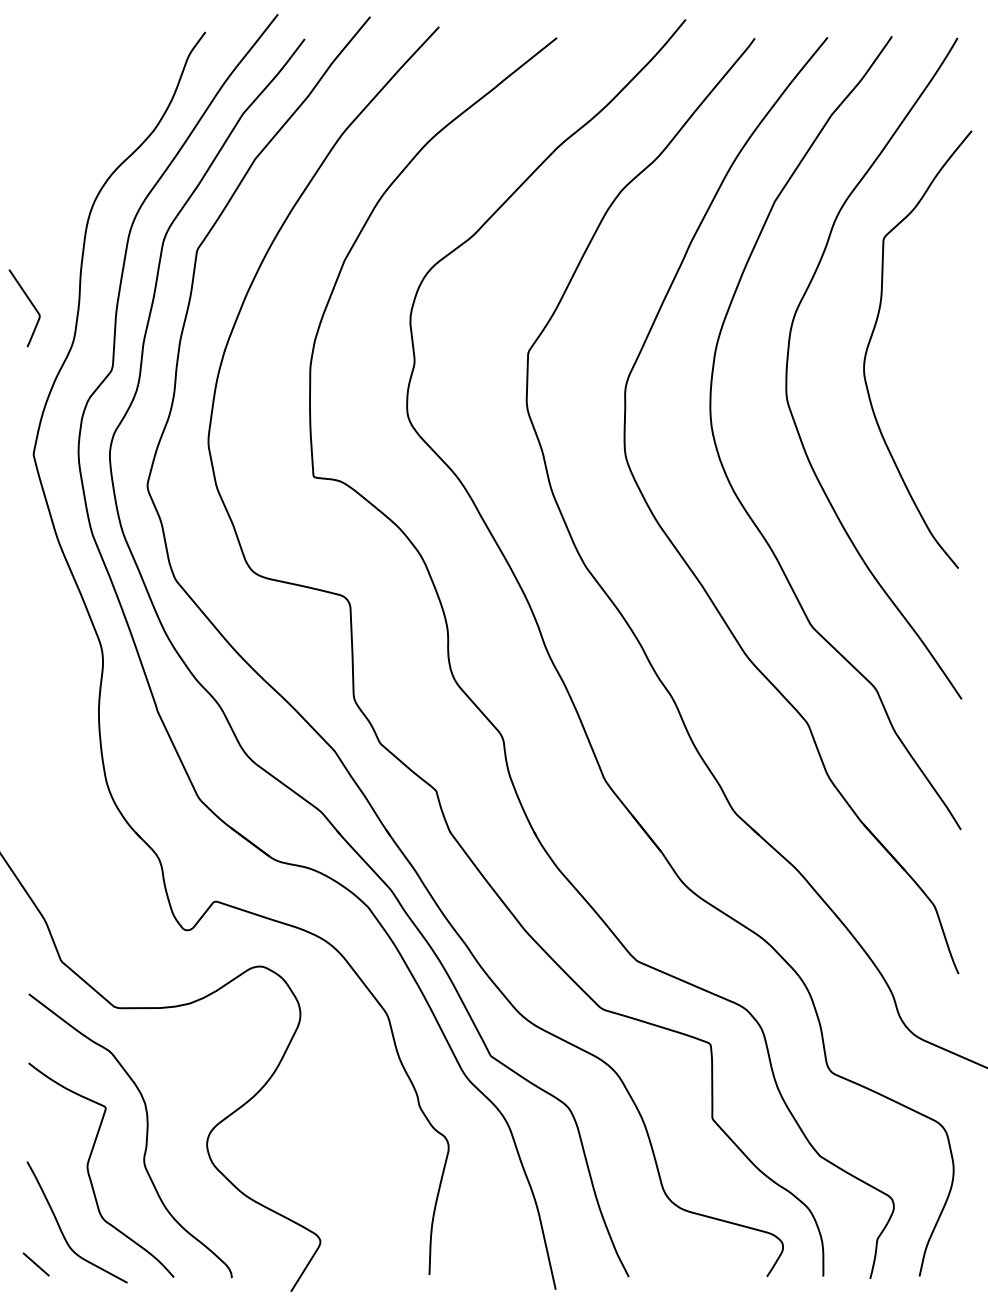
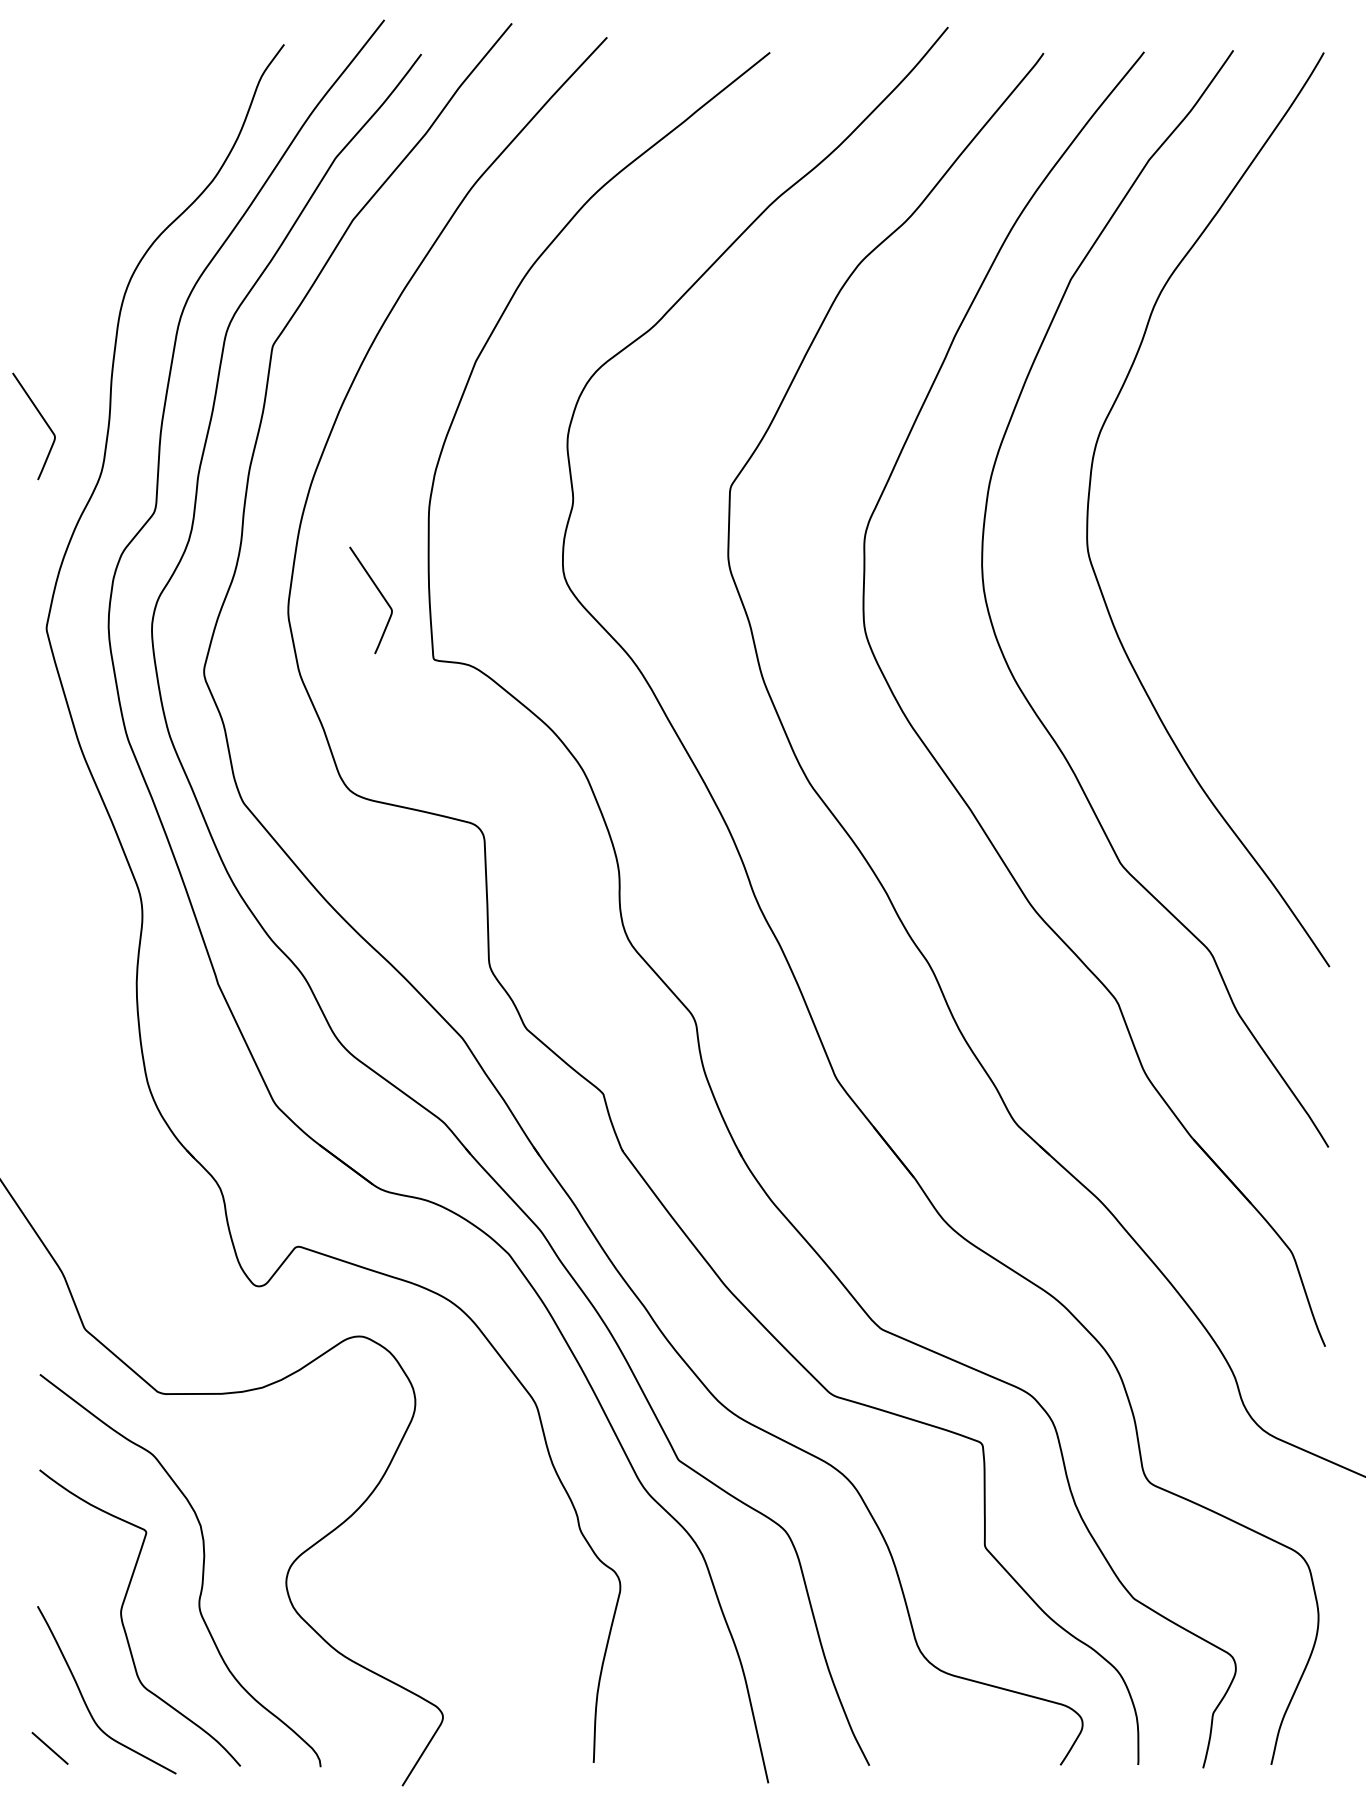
curve: (874, 331) -> (1208, 458), removed
curve: (274, 429) -> (379, 593), added

